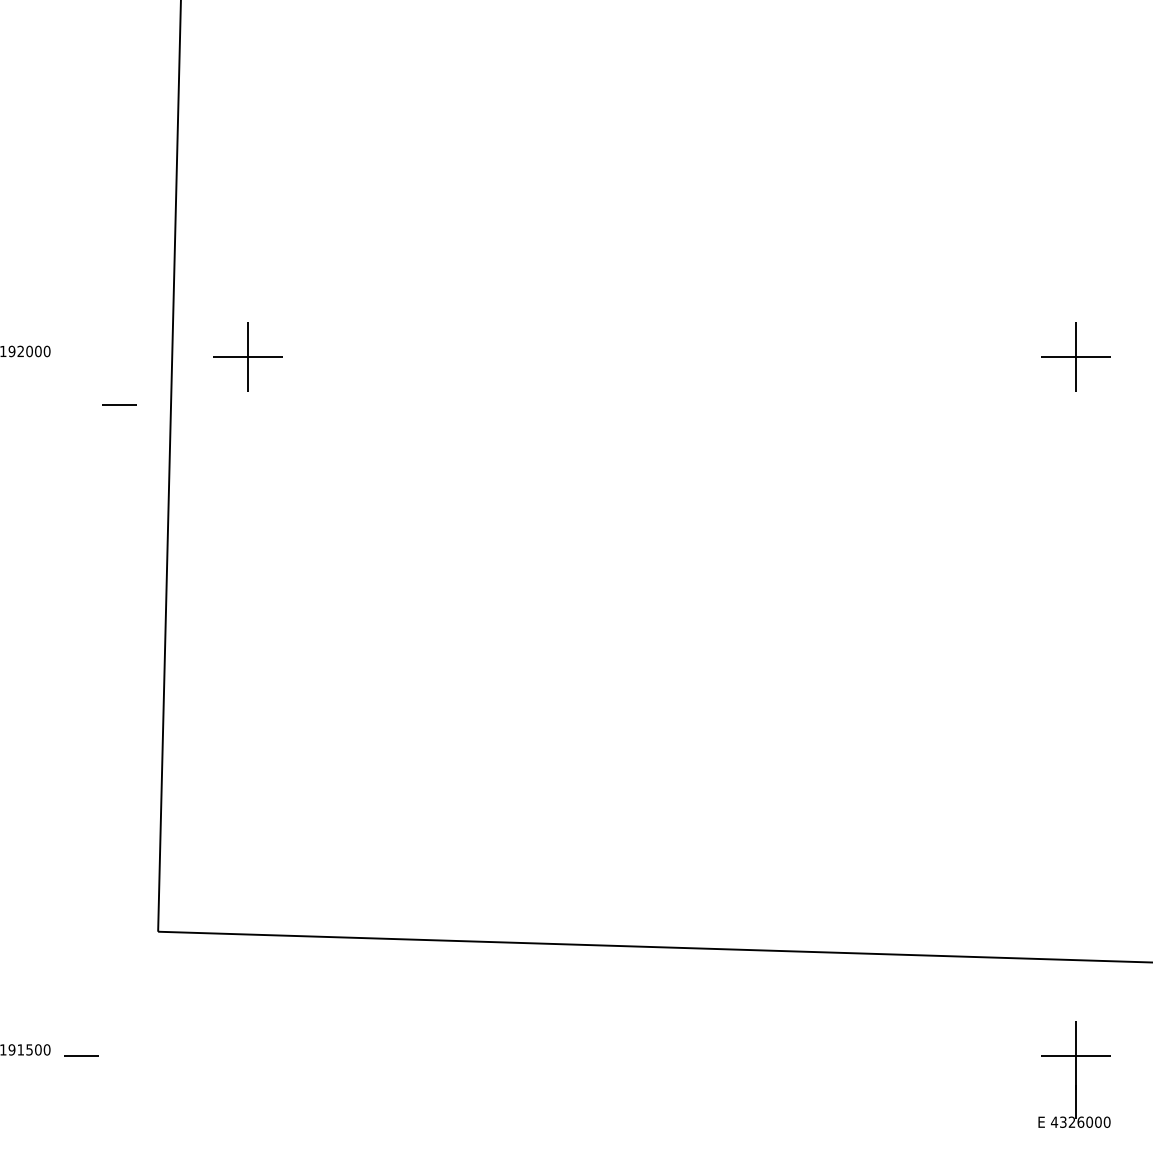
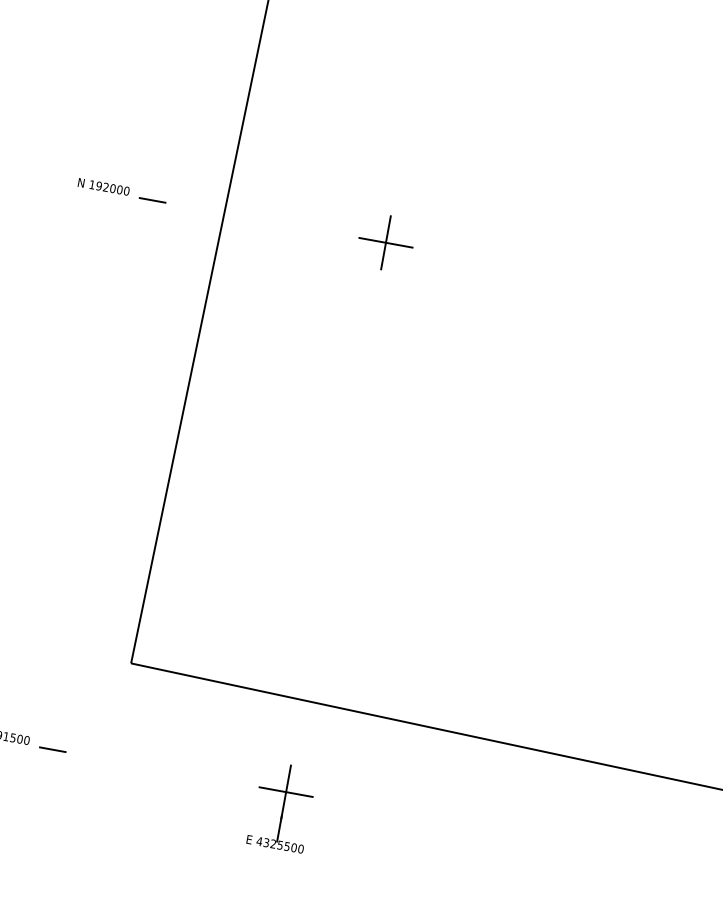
part: (247, 356) -> (385, 242), moved
line: (119, 404) -> (153, 200), moved
part: (376, 1074) -> (282, 806), added

